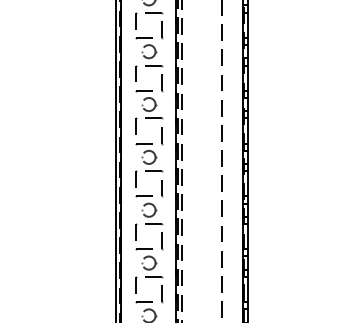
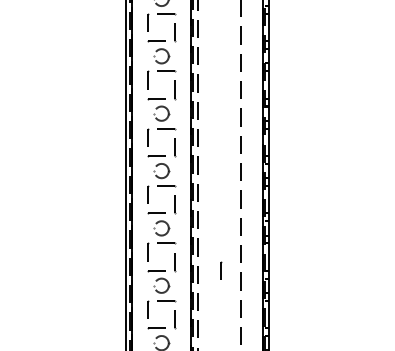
line: (203, 248) -> (220, 269), added

